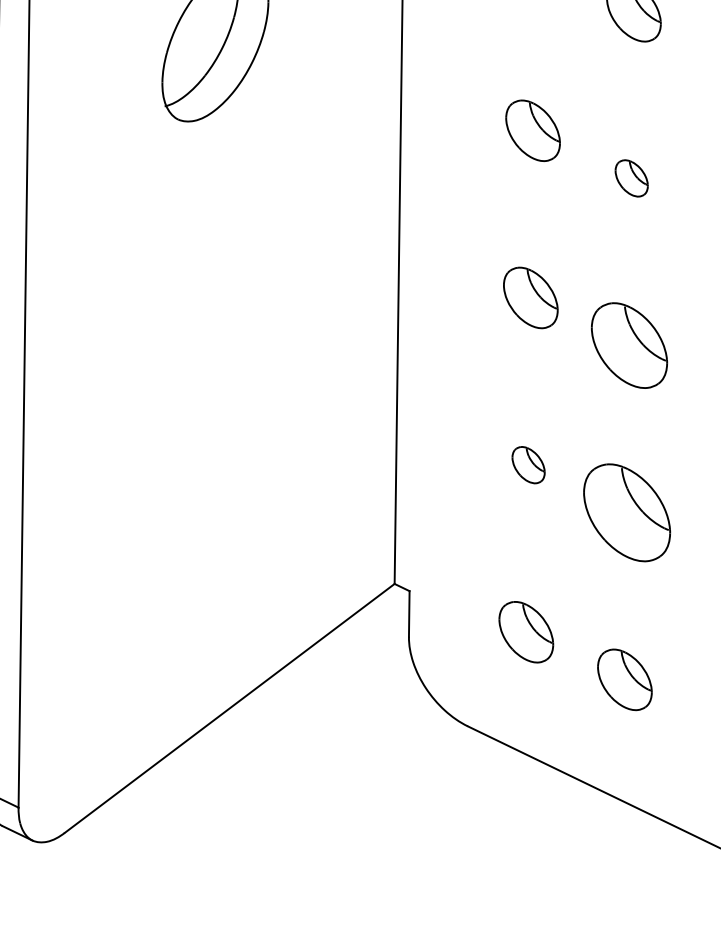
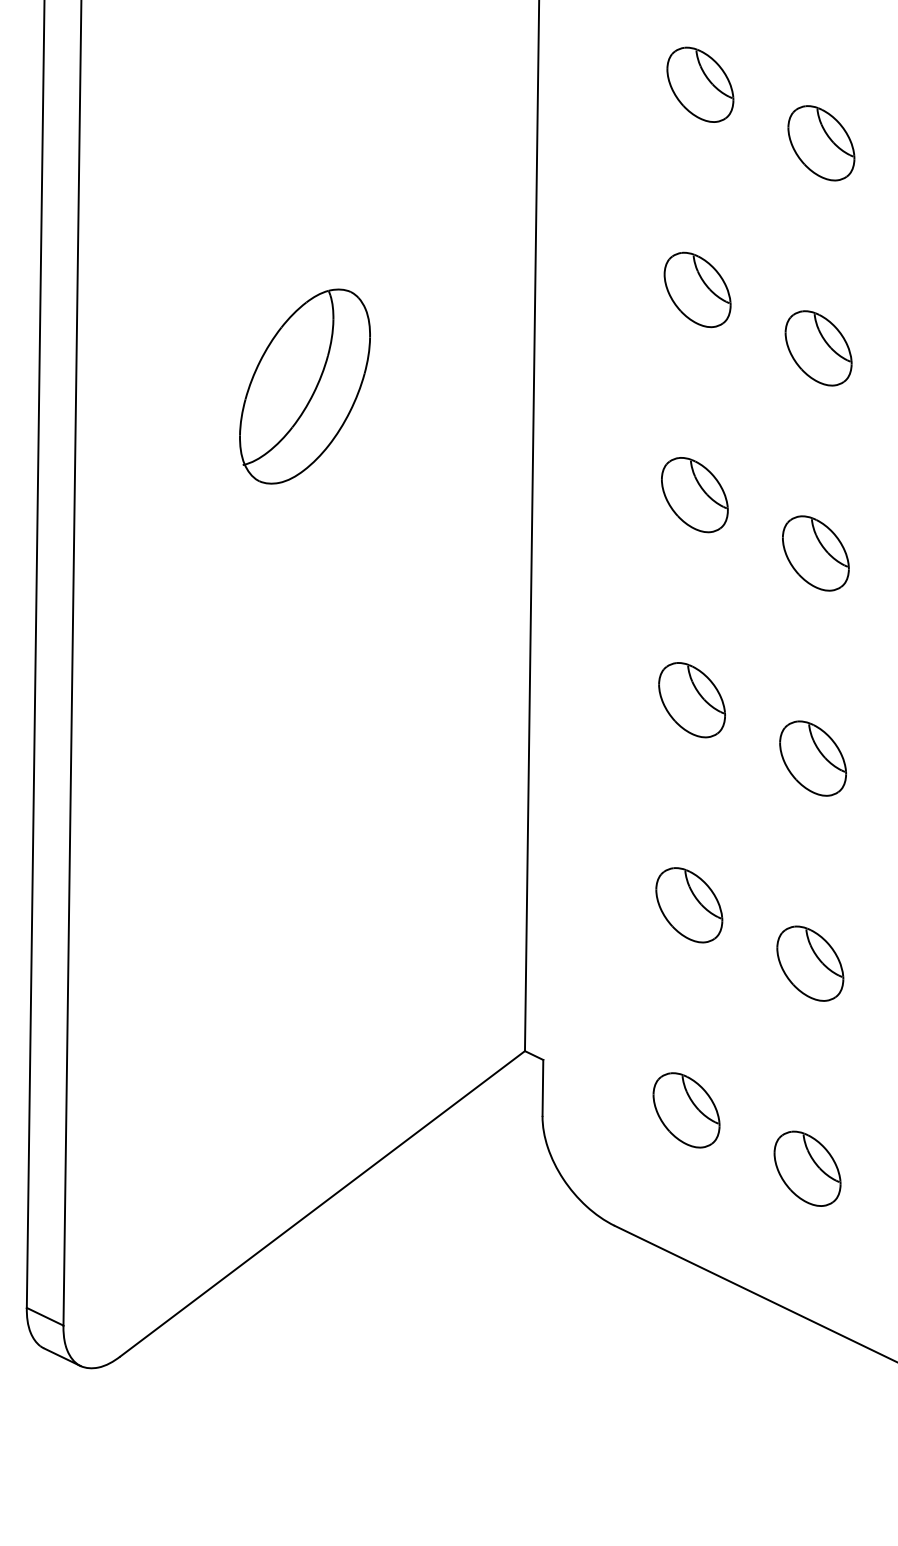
part: (631, 178) -> (815, 553), size x1.67
part: (628, 345) -> (812, 758), size x0.71
part: (528, 465) -> (689, 905), size x1.67
part: (627, 512) -> (810, 963), size x0.62

